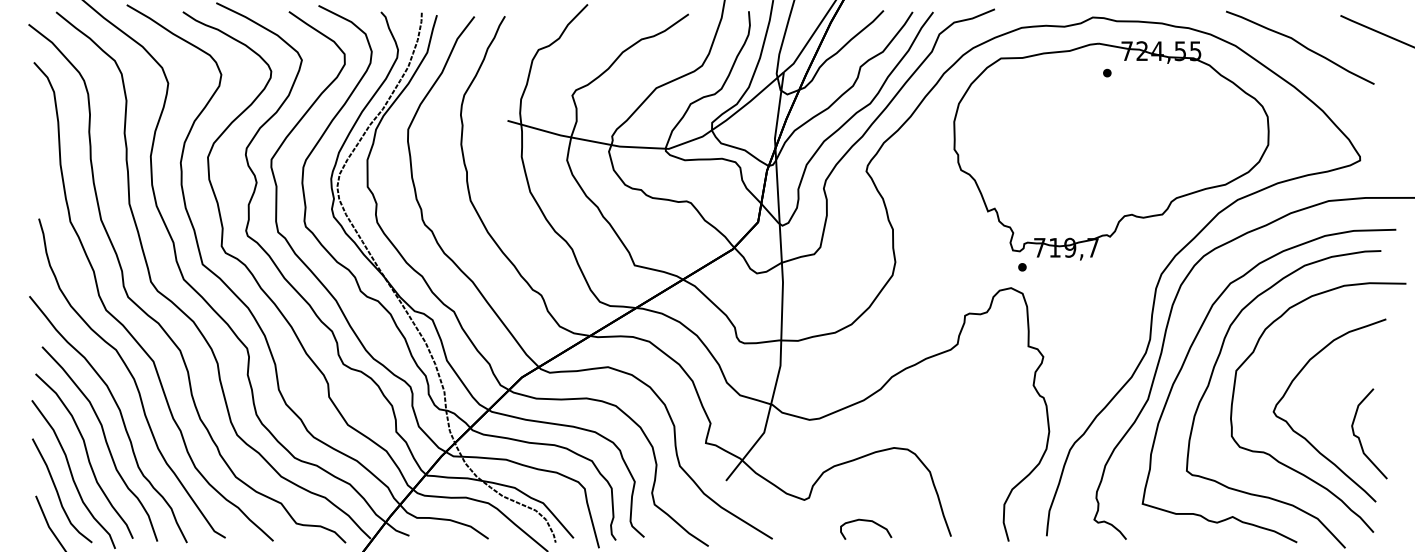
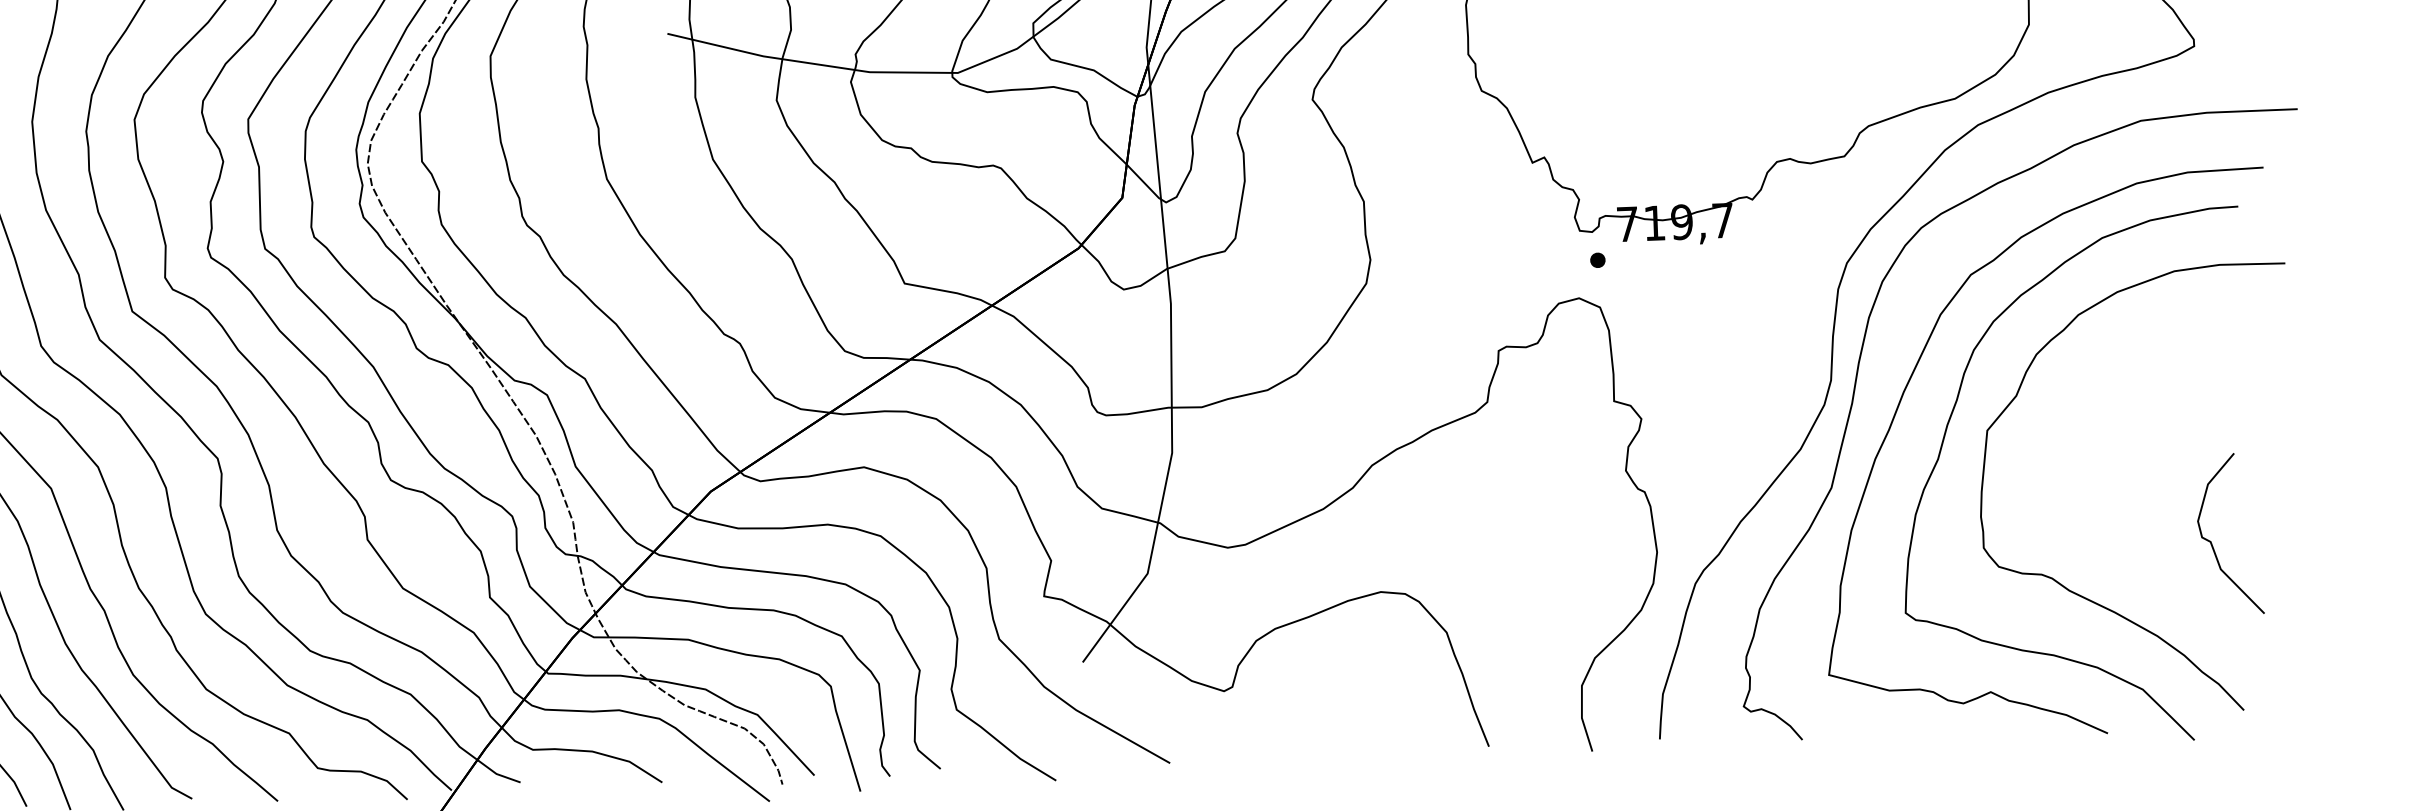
curve: (1305, 437) -> (2115, 545), removed
curve: (866, 521) -> (1336, 725), removed

